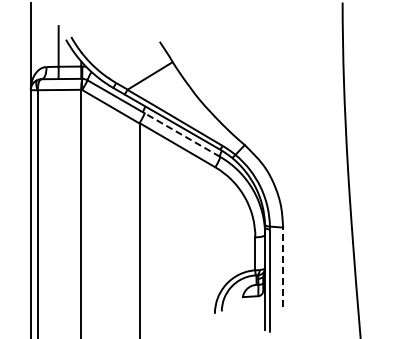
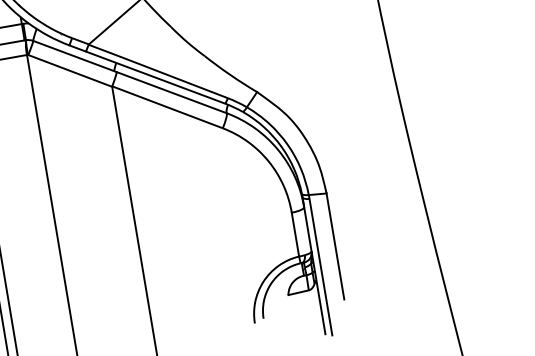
line: (182, 135) -> (172, 93), dashed -> solid
line: (283, 267) -> (335, 246), dashed -> solid

